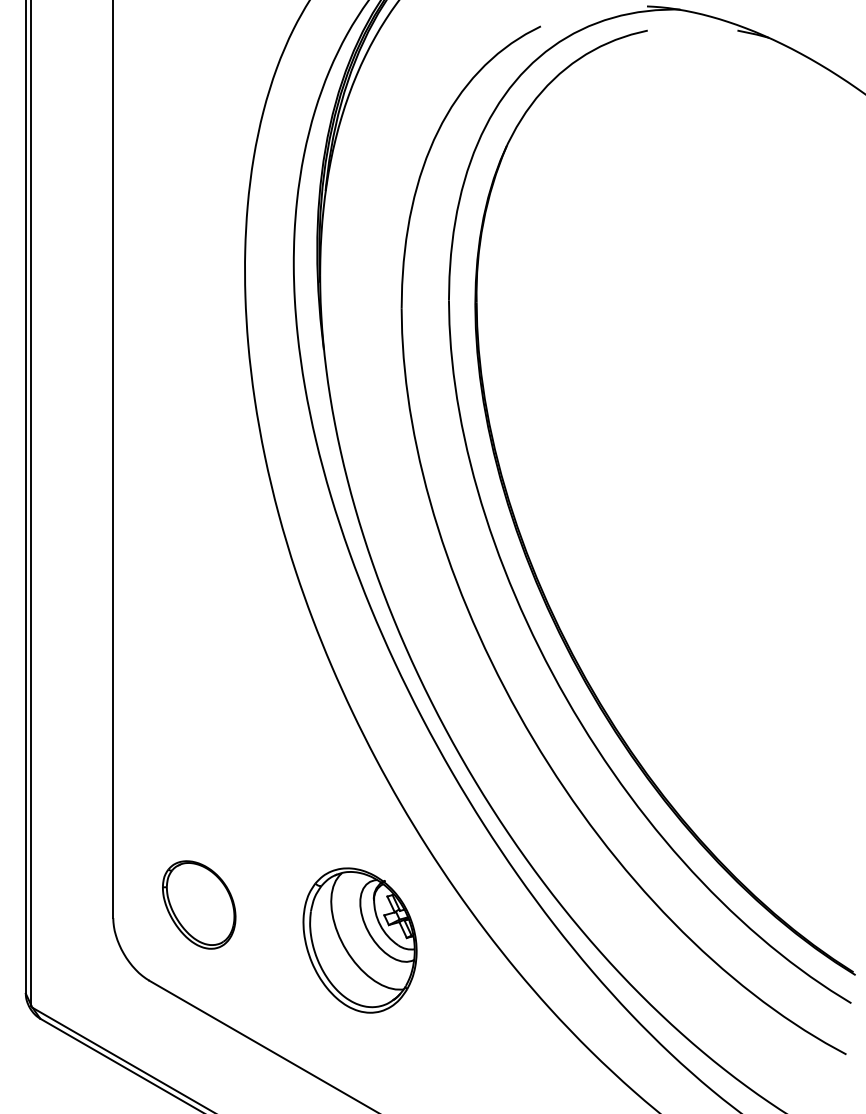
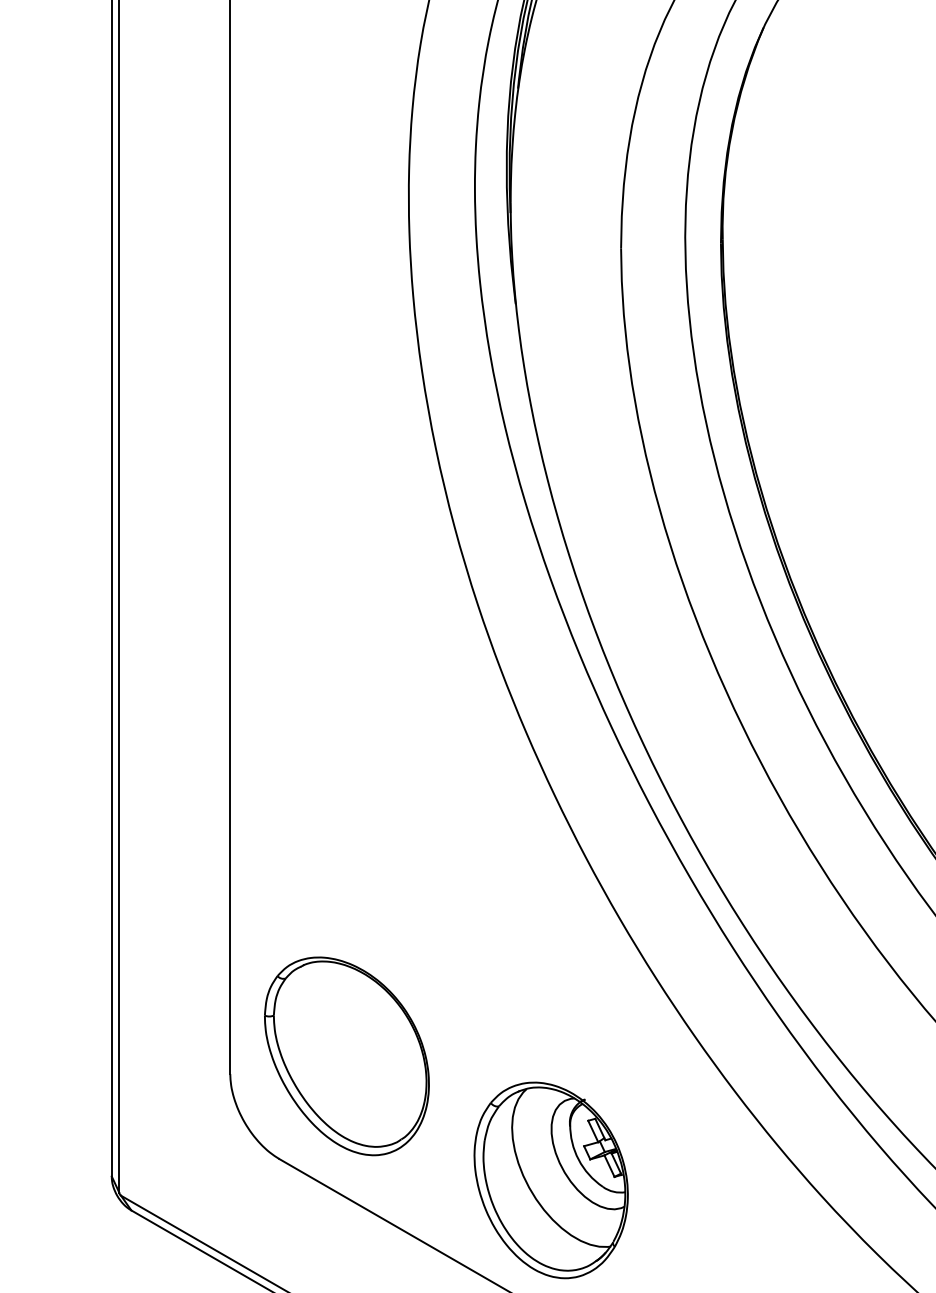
part: (198, 904) -> (345, 1055), size x1.67
part: (359, 940) -> (550, 1180), moved

